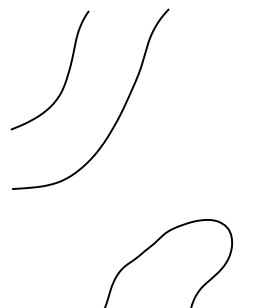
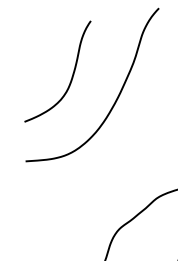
curve: (66, 75) -> (71, 75), moved

